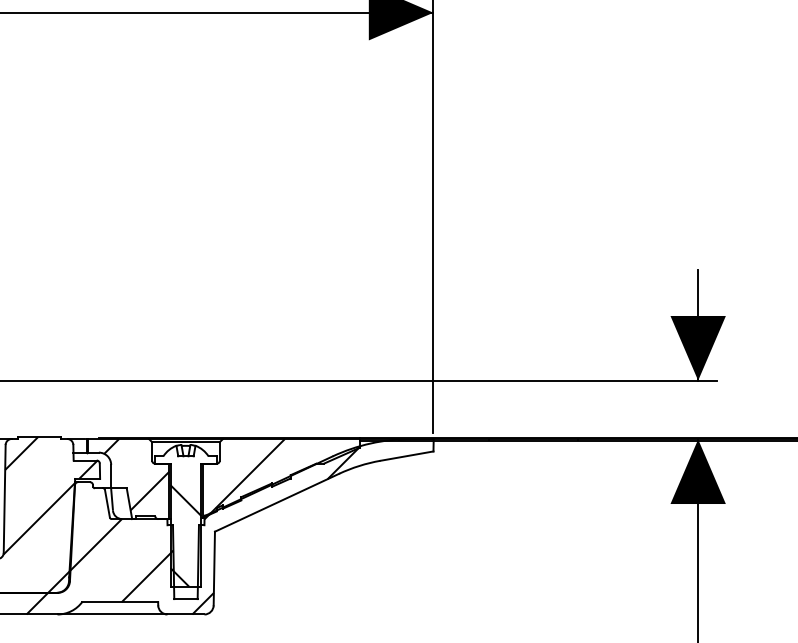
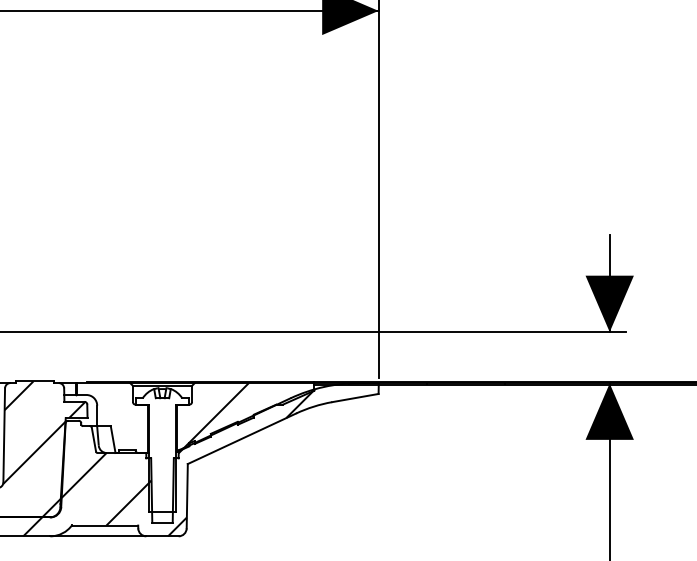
hatch: (136, 474) -> (119, 414), removed
hatch: (185, 535) -> (162, 467), removed

